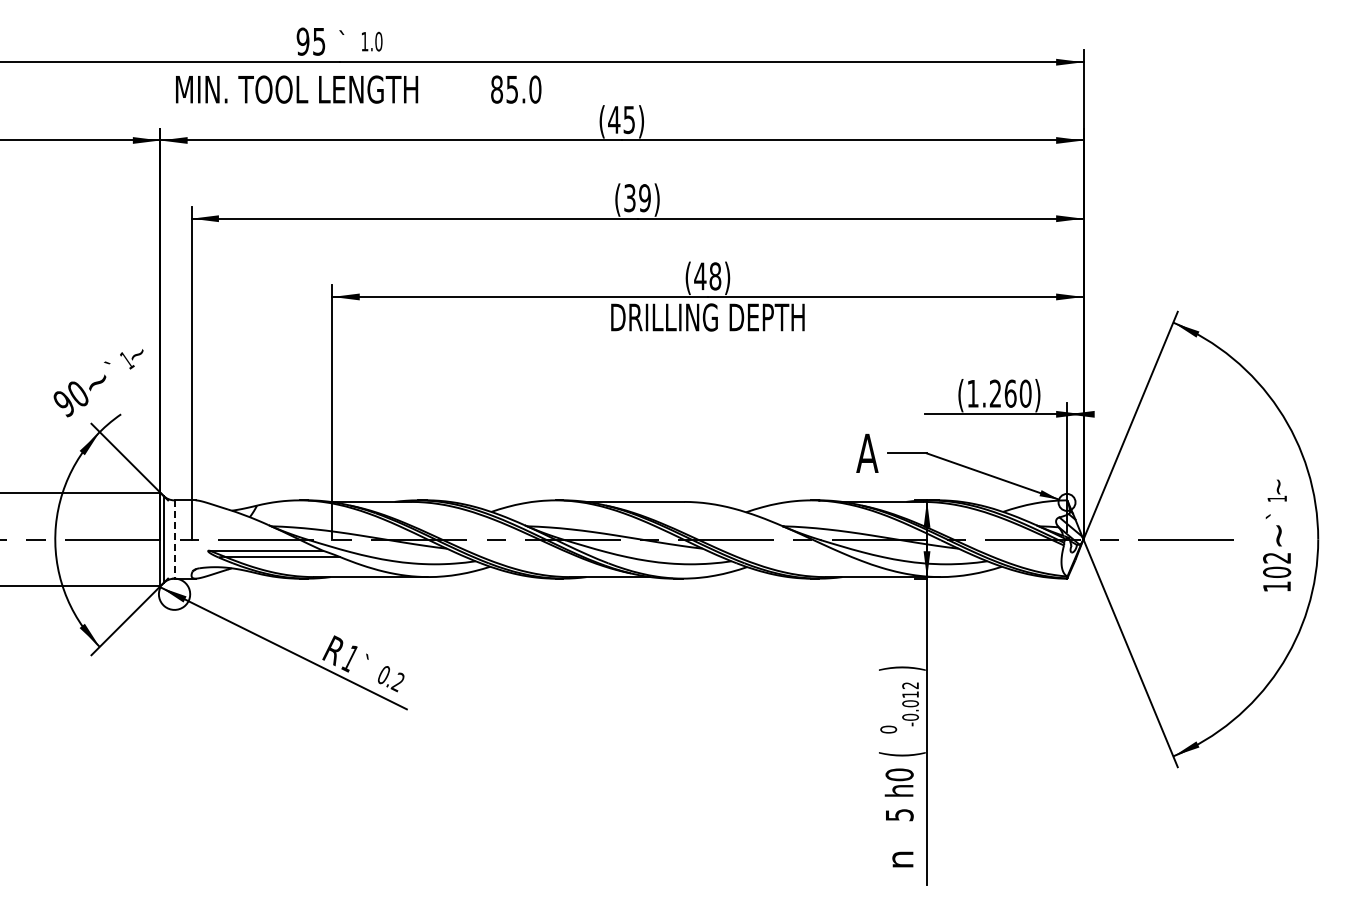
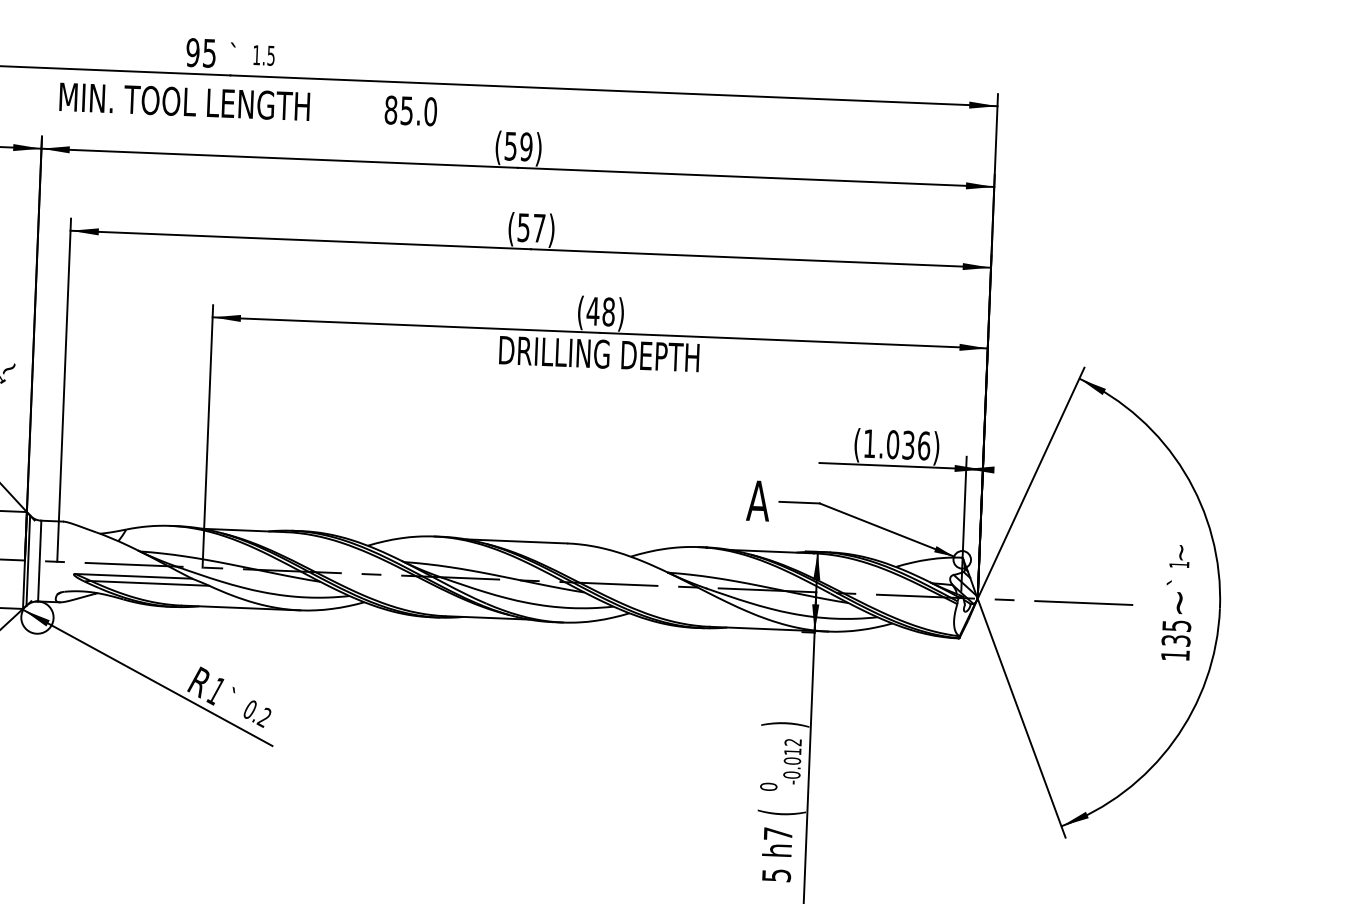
text: (378, 41) -> (270, 55), 1.0 -> 1.5
text: (621, 119) -> (518, 146), (45) -> (59)
text: (637, 198) -> (531, 228), (39) -> (57)
text: (1010, 393) -> (908, 445), (1.260) -> (1.036)
line: (174, 540) -> (39, 562), dashed -> solid
text: (1277, 564) -> (1176, 632), 102 -> 135
text: (899, 774) -> (778, 833), h0 -> h7

